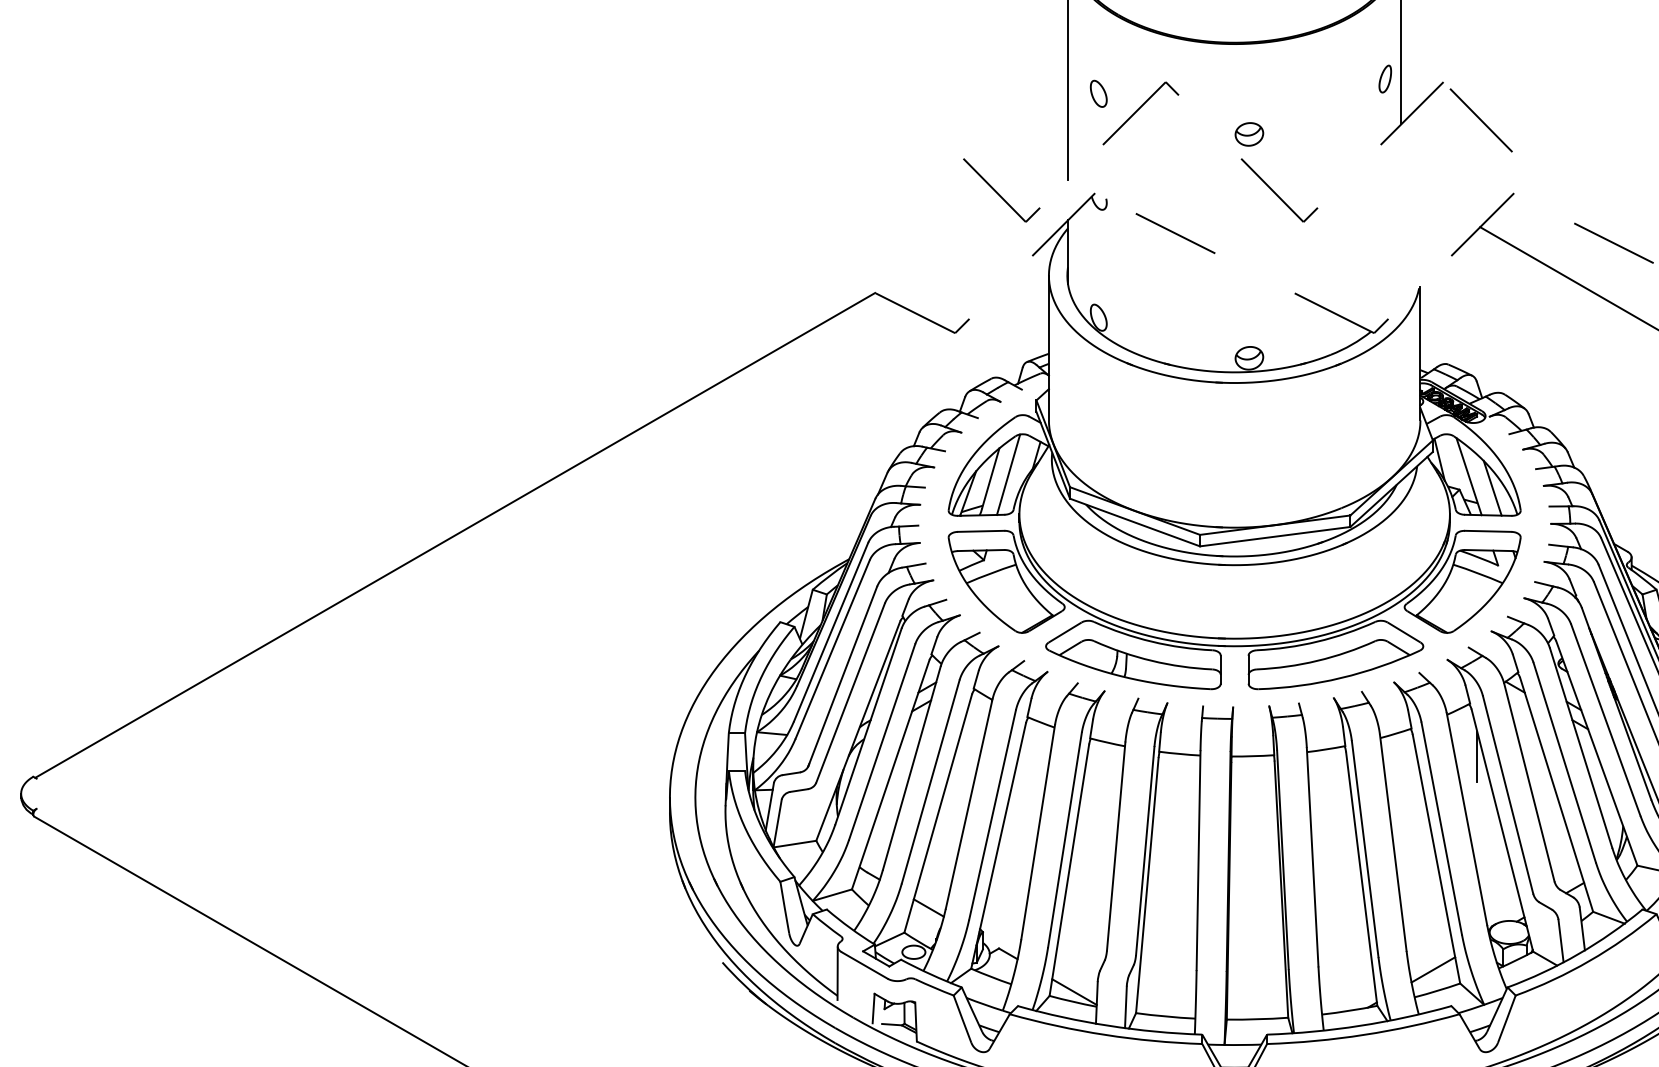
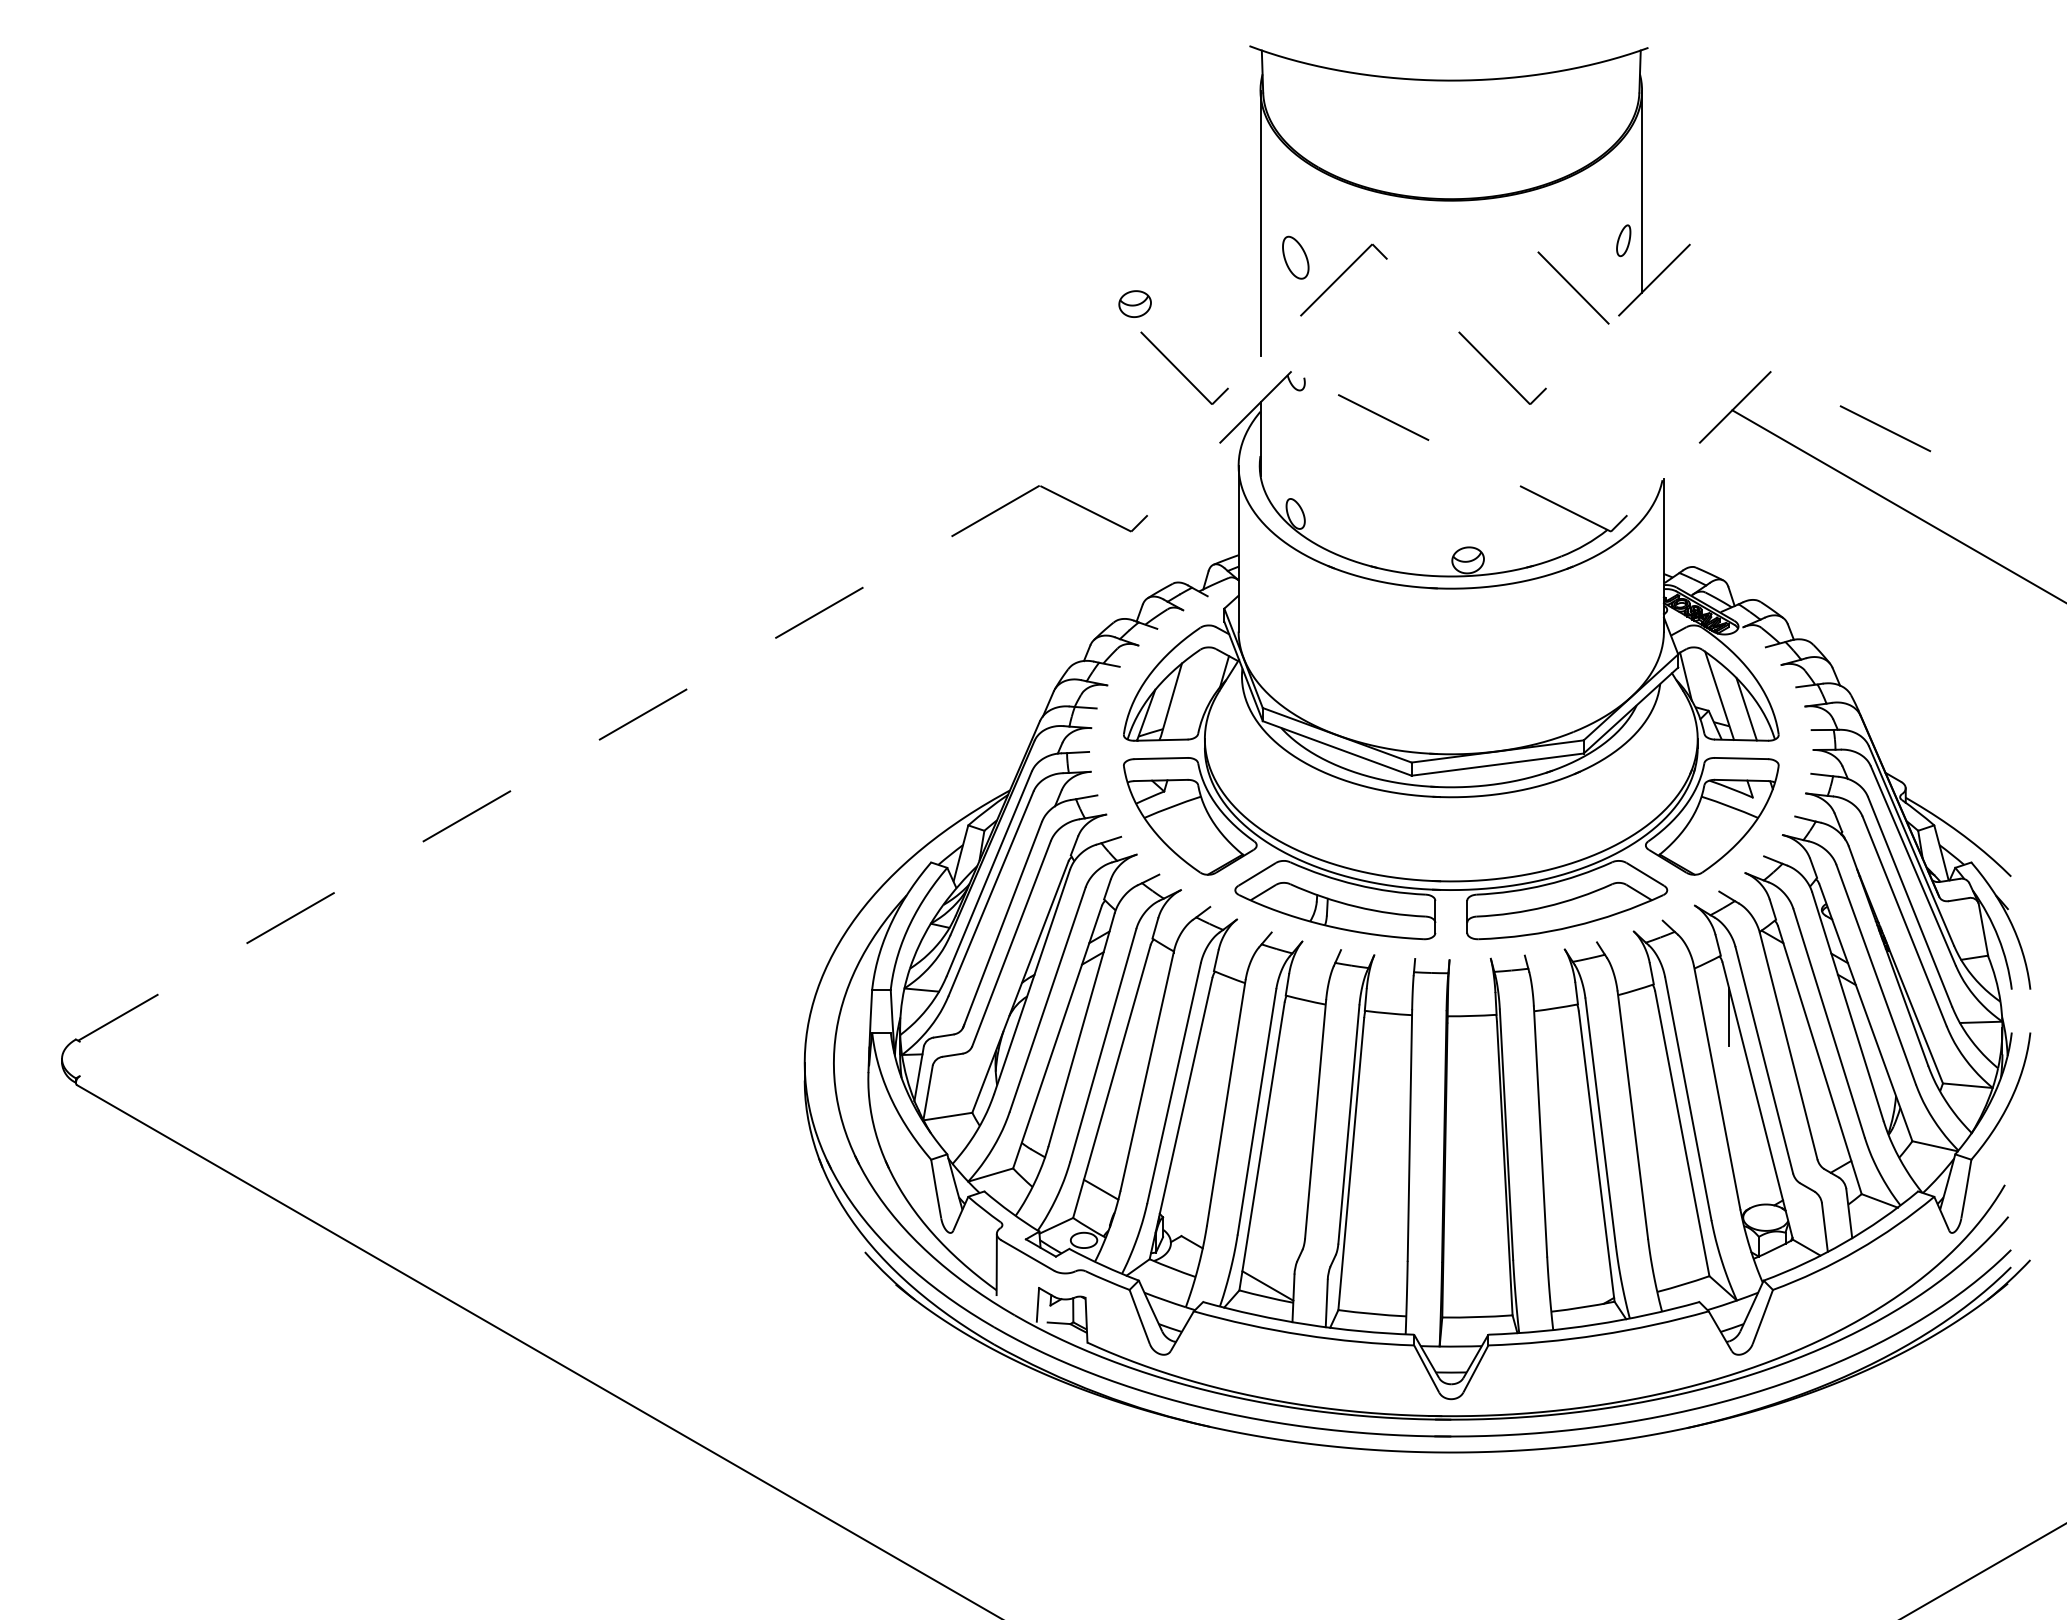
part: (1098, 93) -> (1295, 257), size x1.4
line: (1481, 119) -> (1573, 287), moved
part: (1248, 133) -> (1134, 303), moved
line: (1008, 474) -> (1192, 693), removed
line: (454, 535) -> (558, 763), solid -> dashed
line: (1433, 969) -> (1678, 1260), removed

